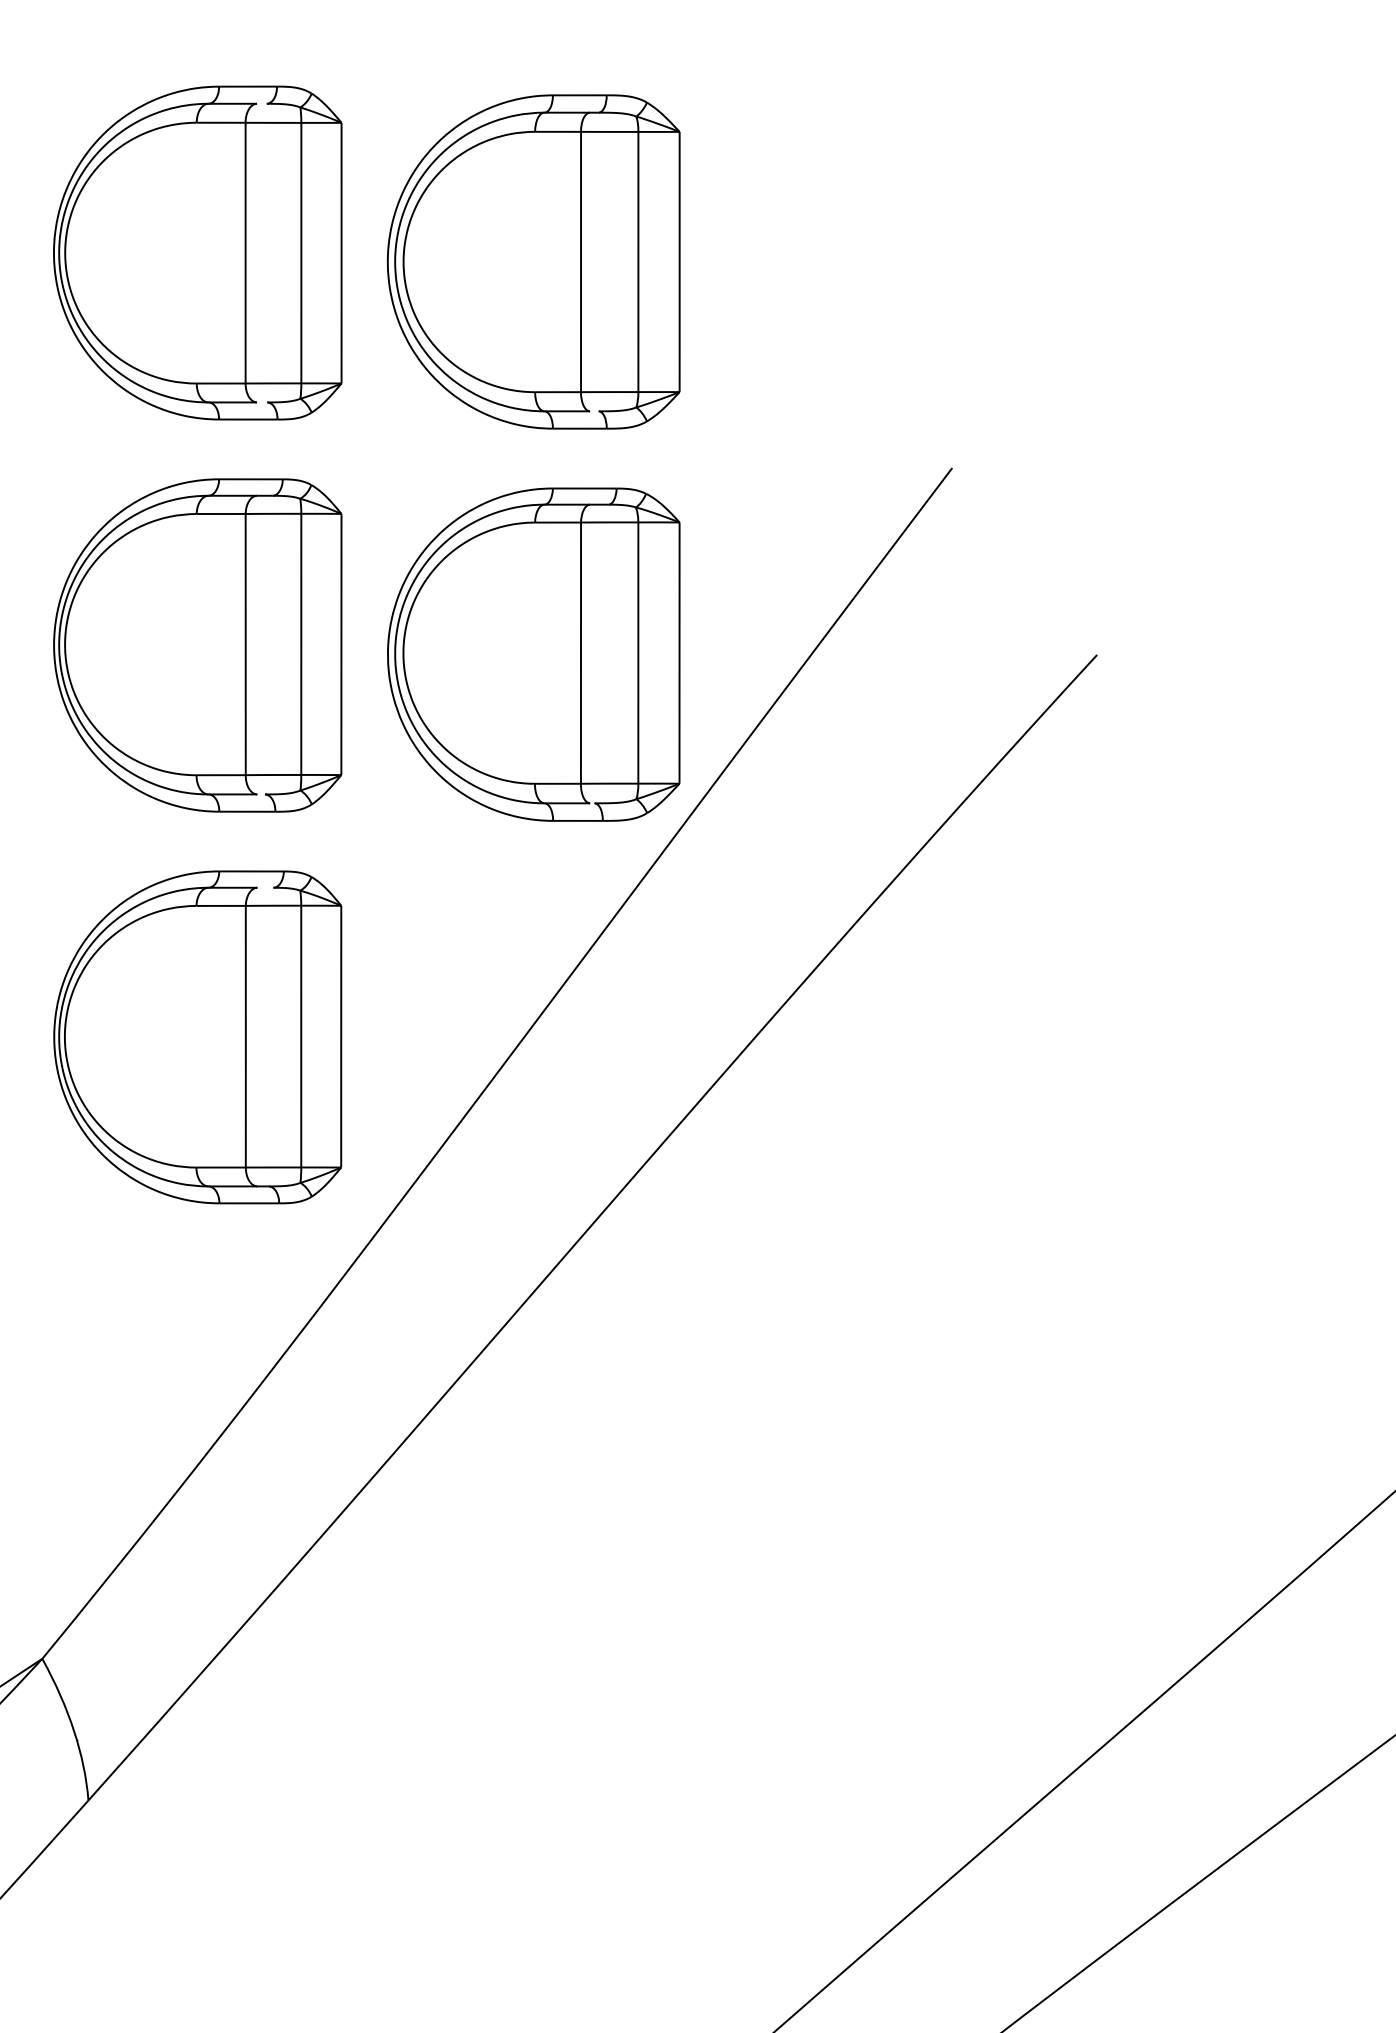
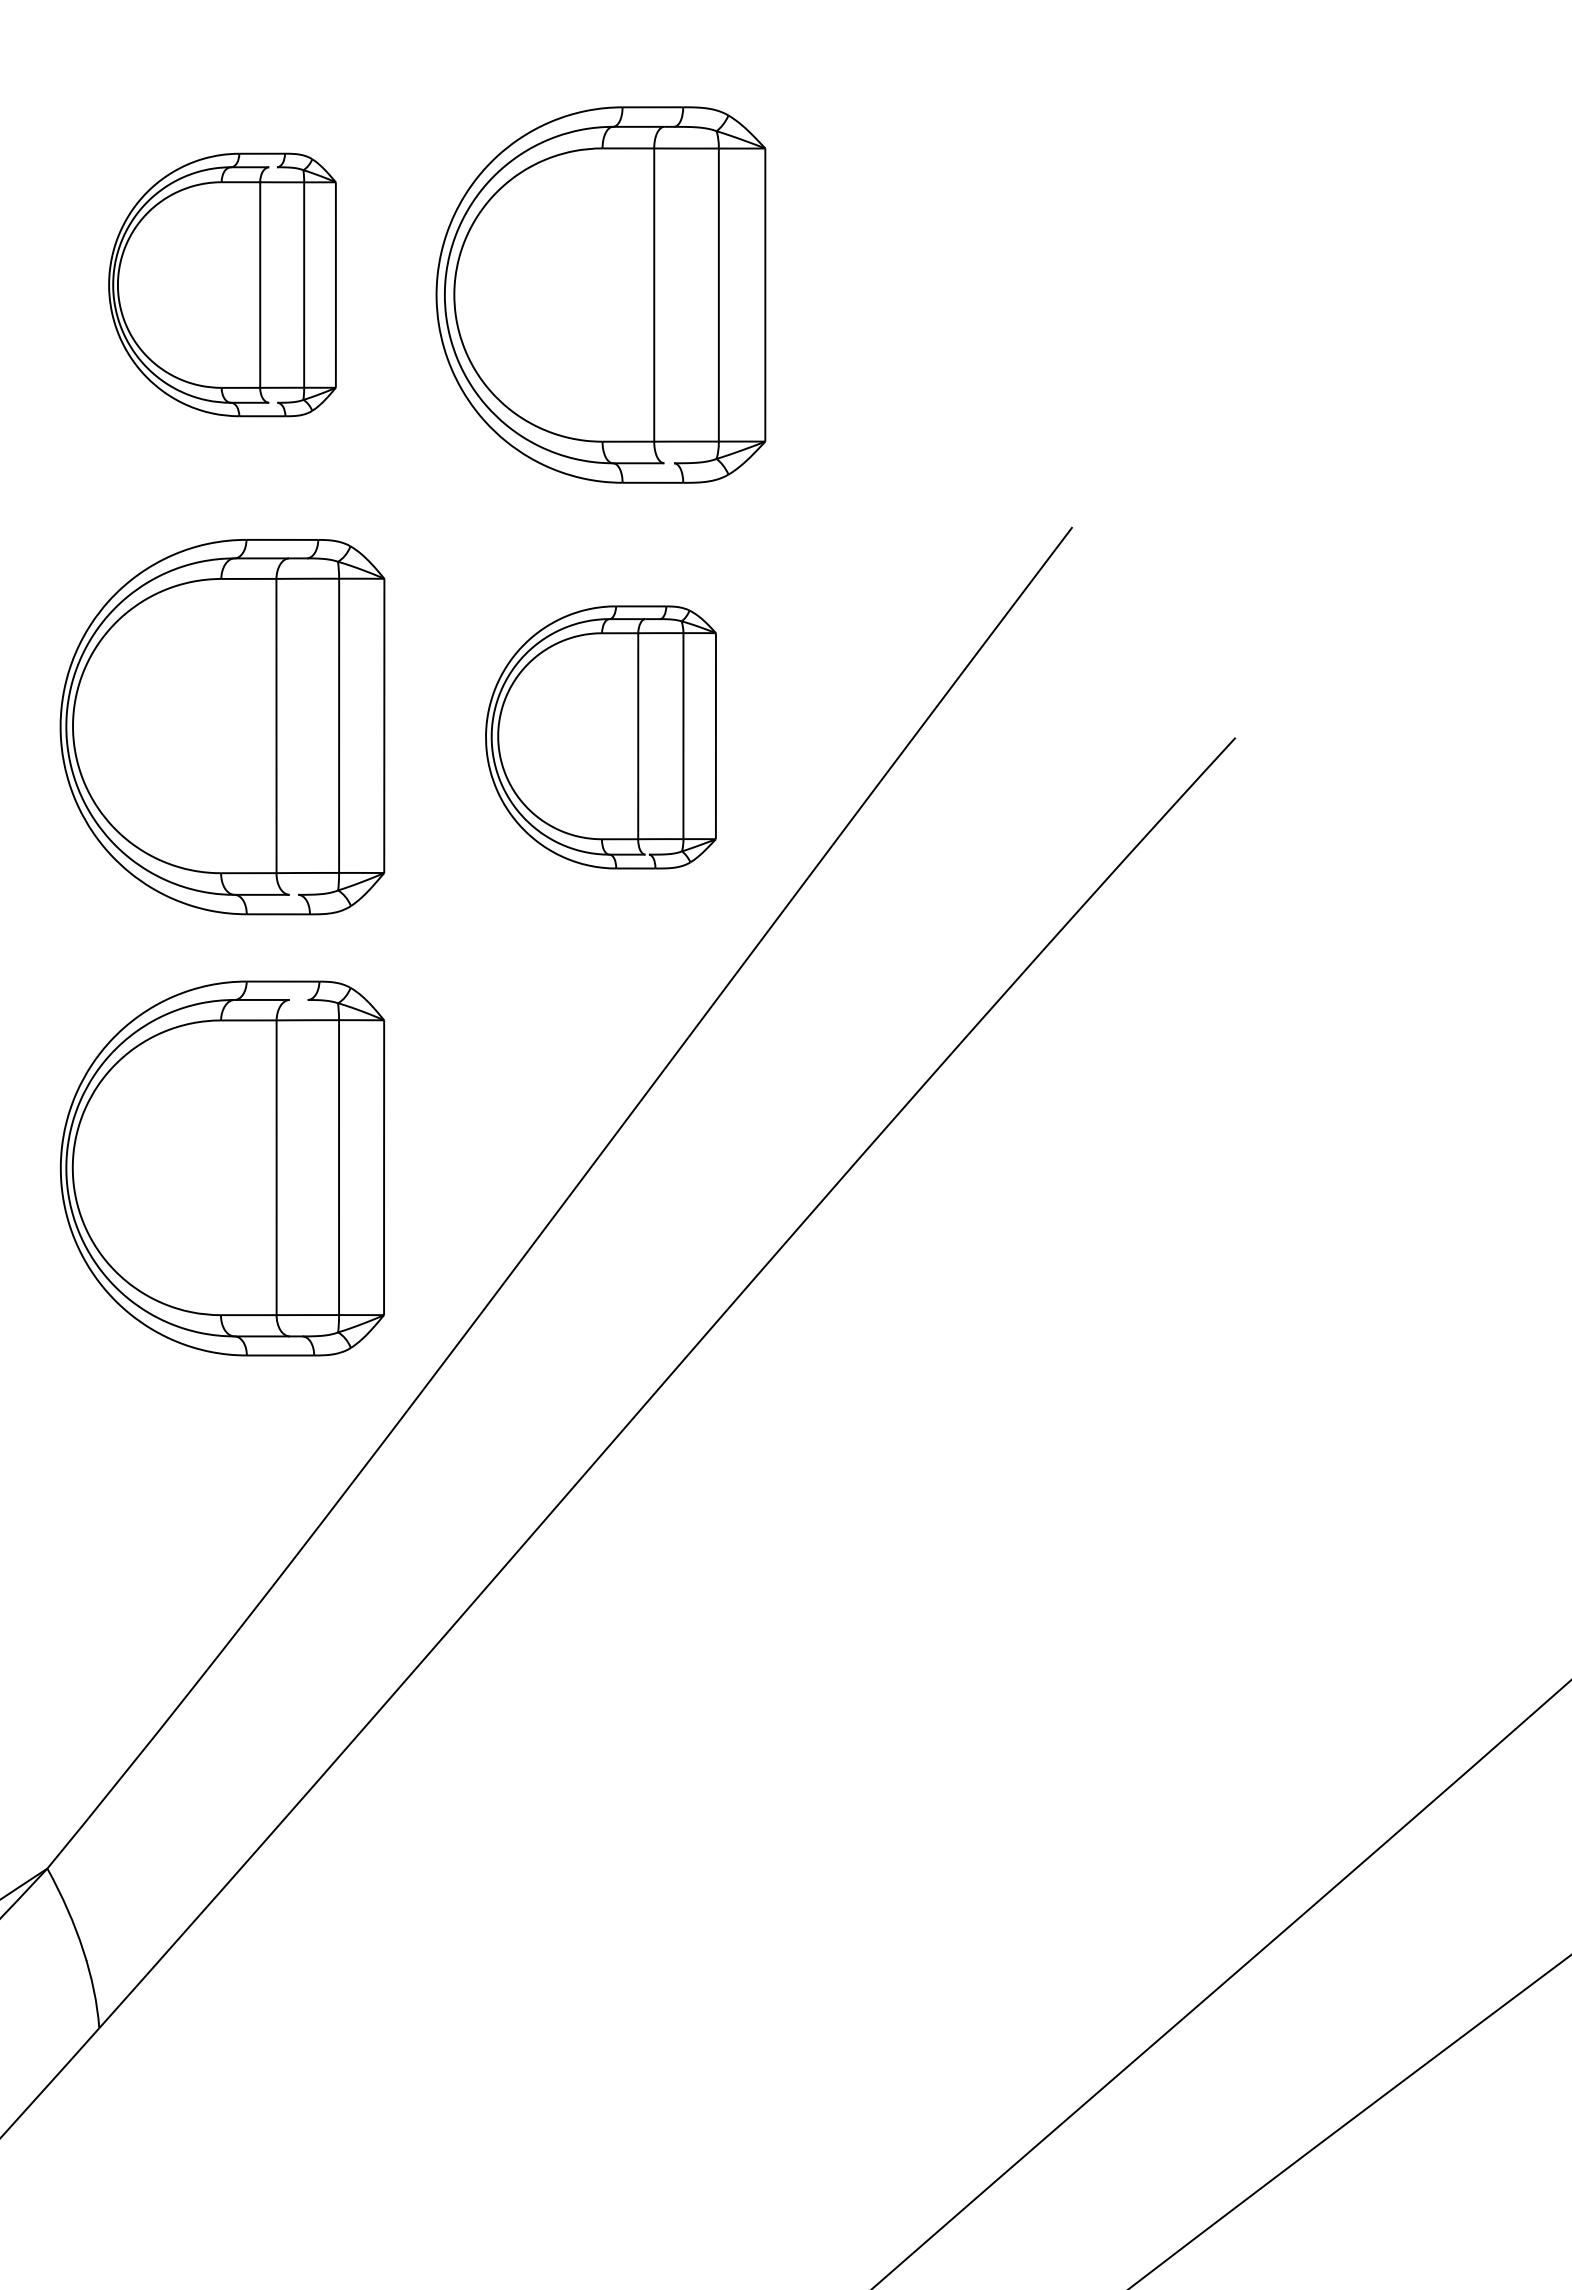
part: (197, 252) -> (222, 284), size x0.7
part: (533, 654) -> (600, 737), size x0.7

